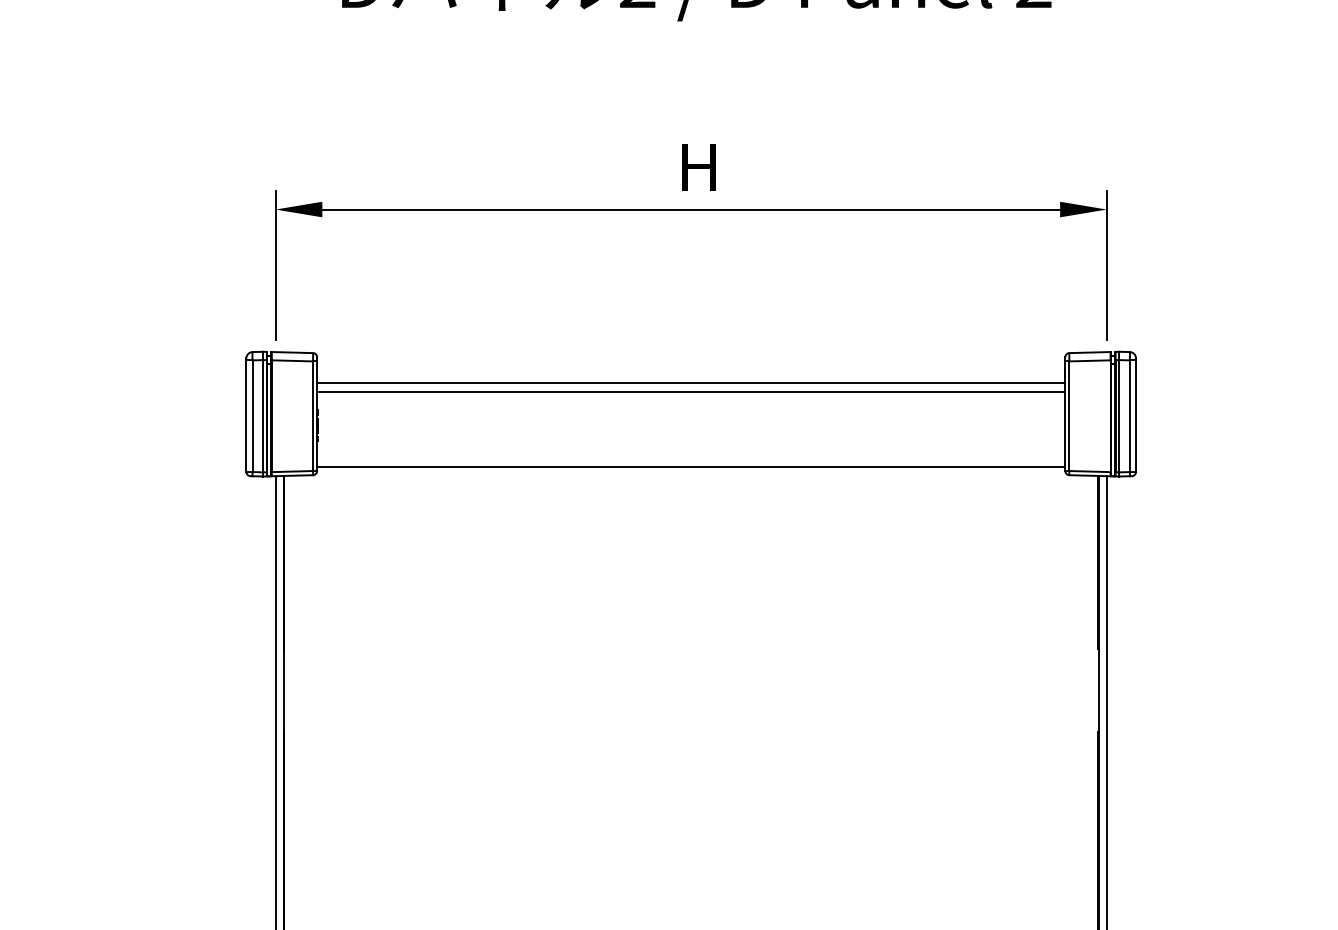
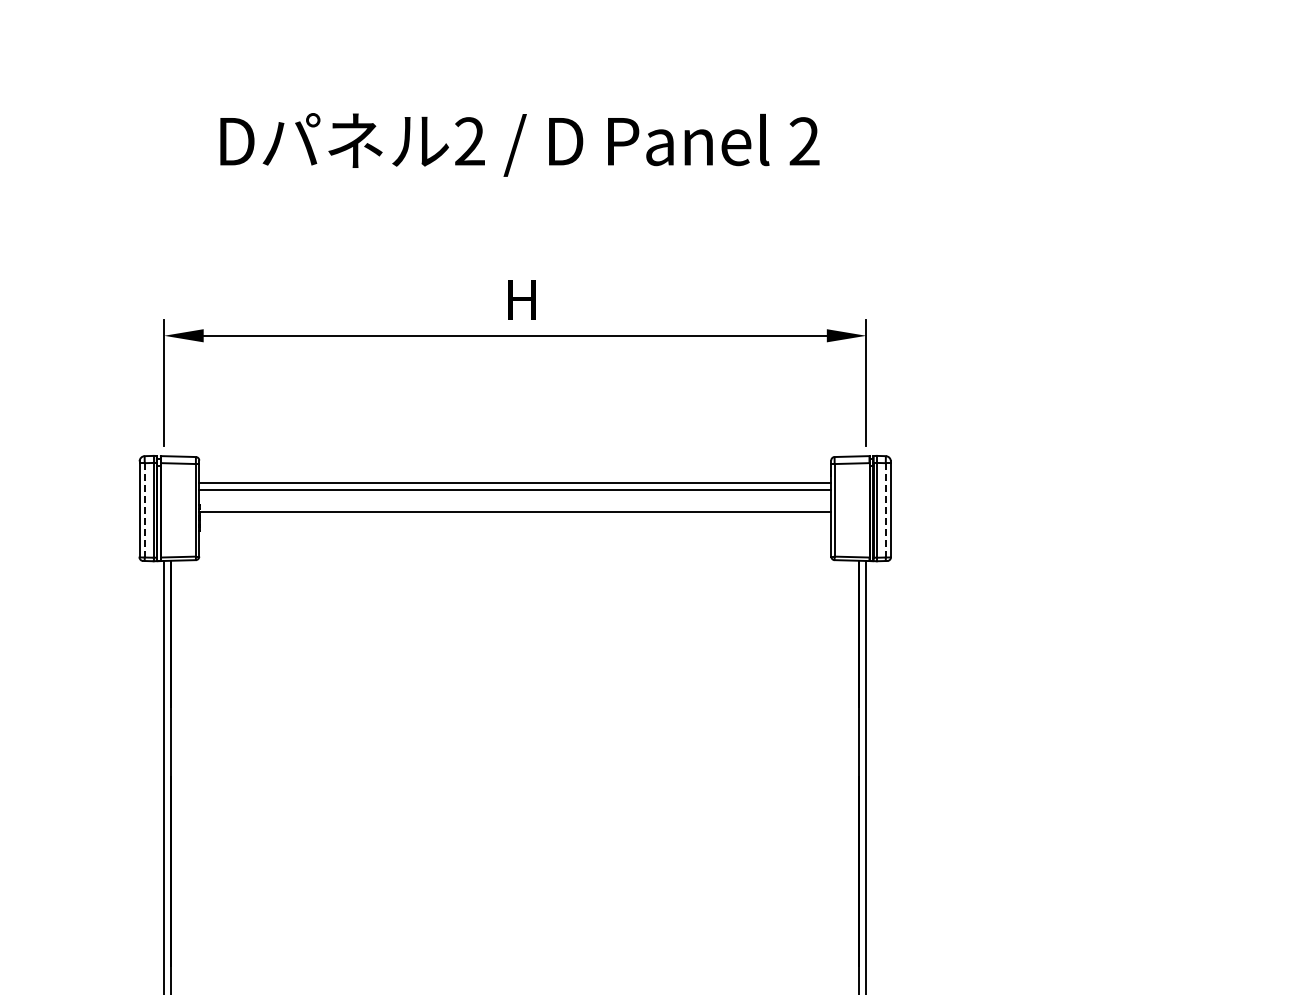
line: (252, 415) -> (144, 509), solid -> dashed
line: (1129, 416) -> (885, 510), solid -> dashed
line: (691, 466) -> (515, 511), moved

